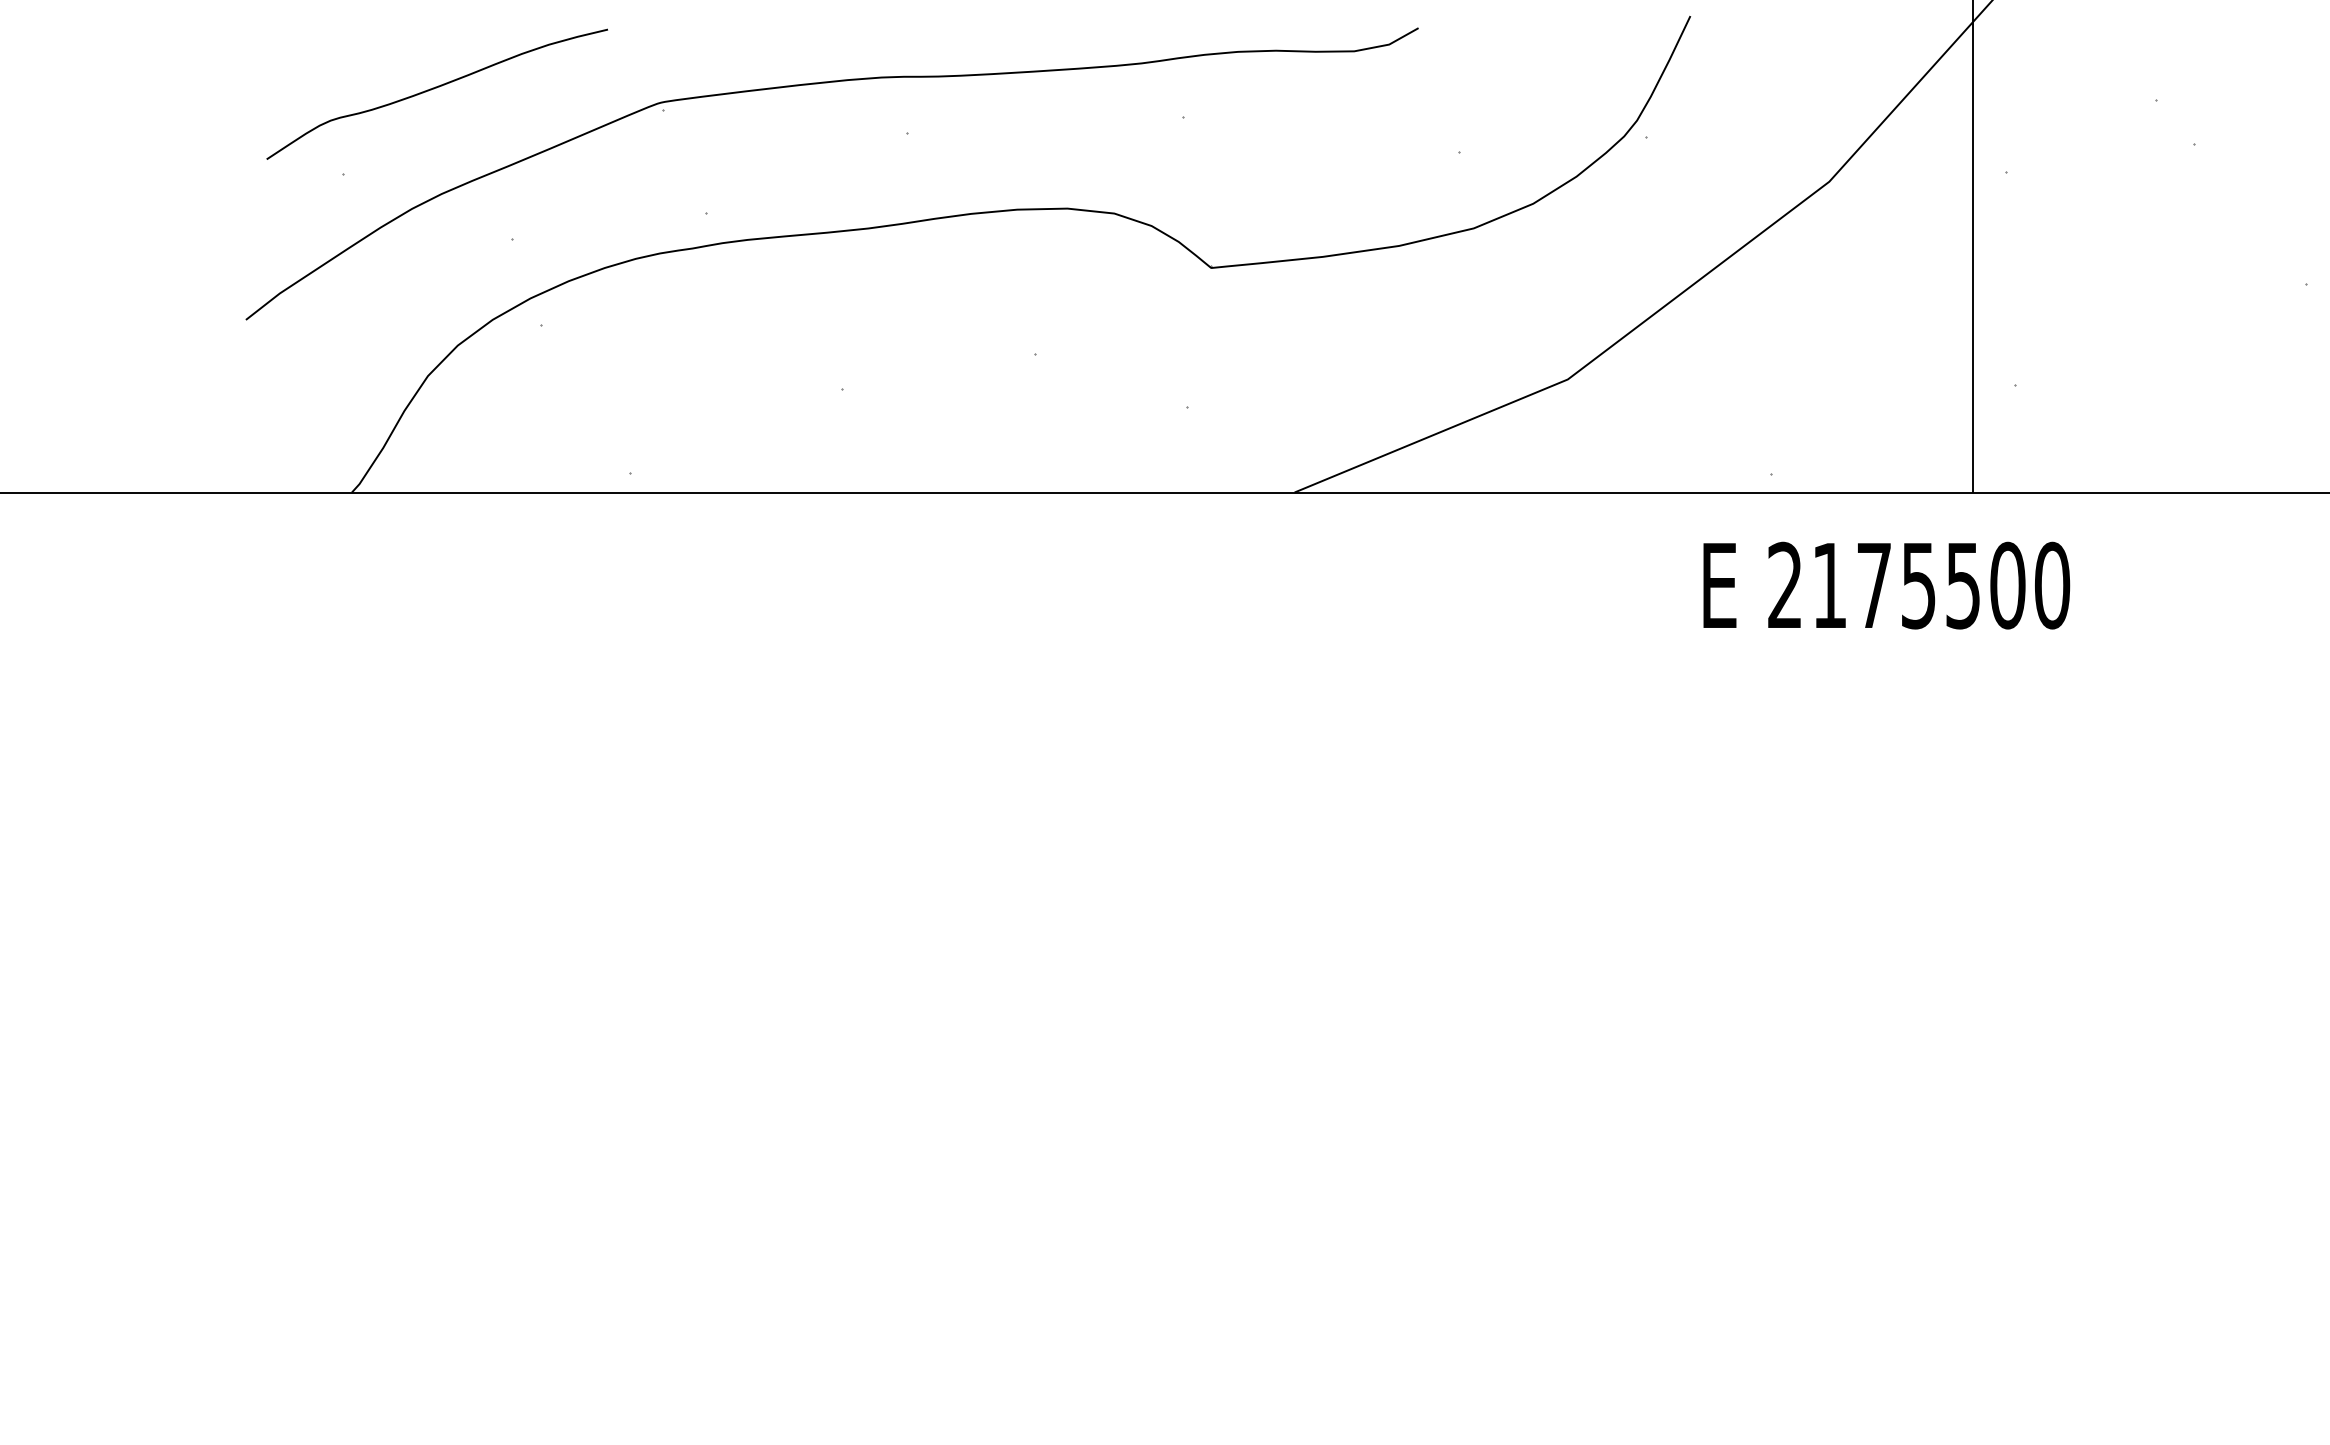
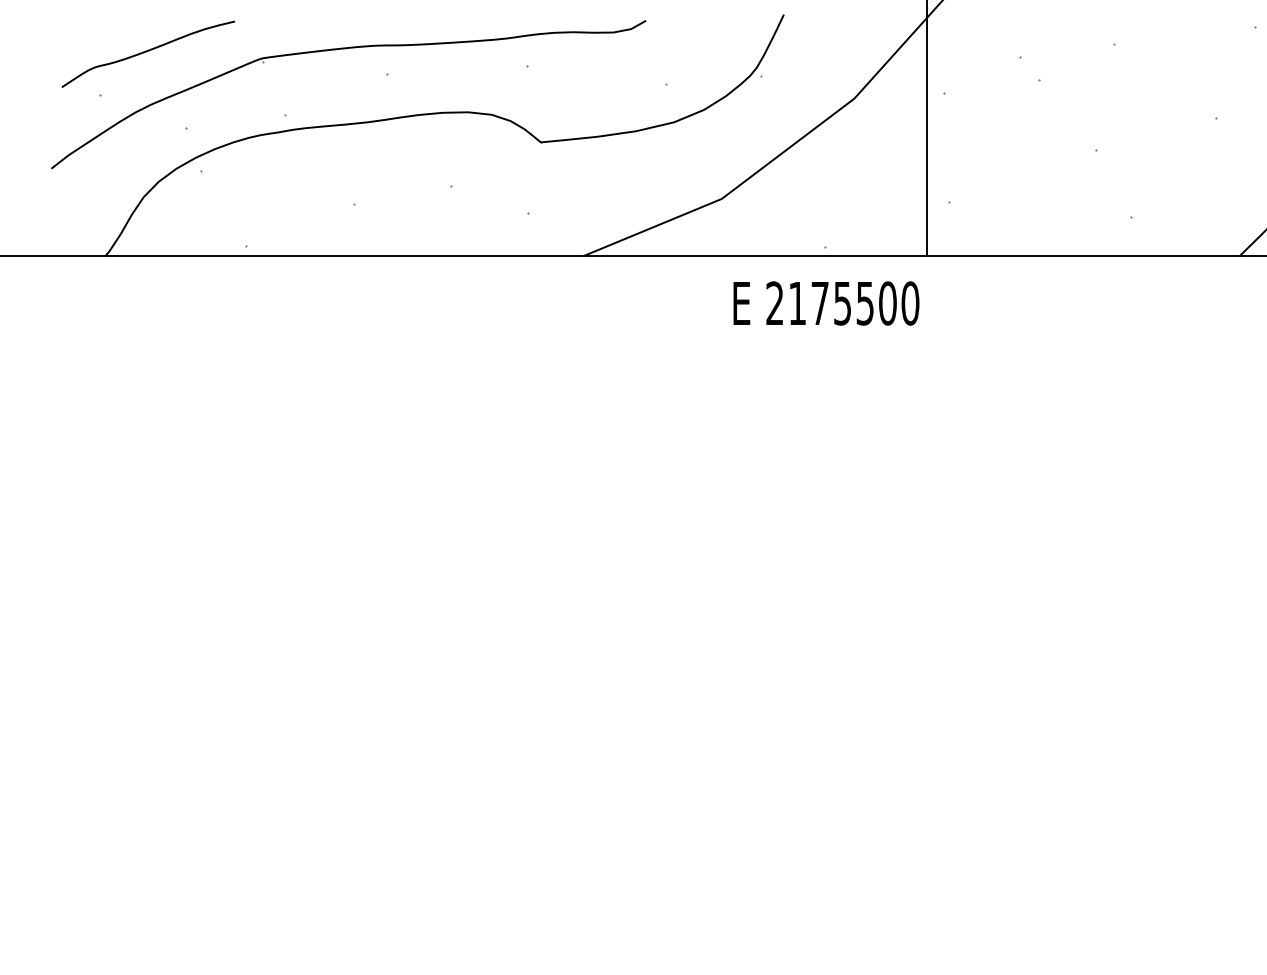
text: (1886, 585) -> (826, 303), moved

